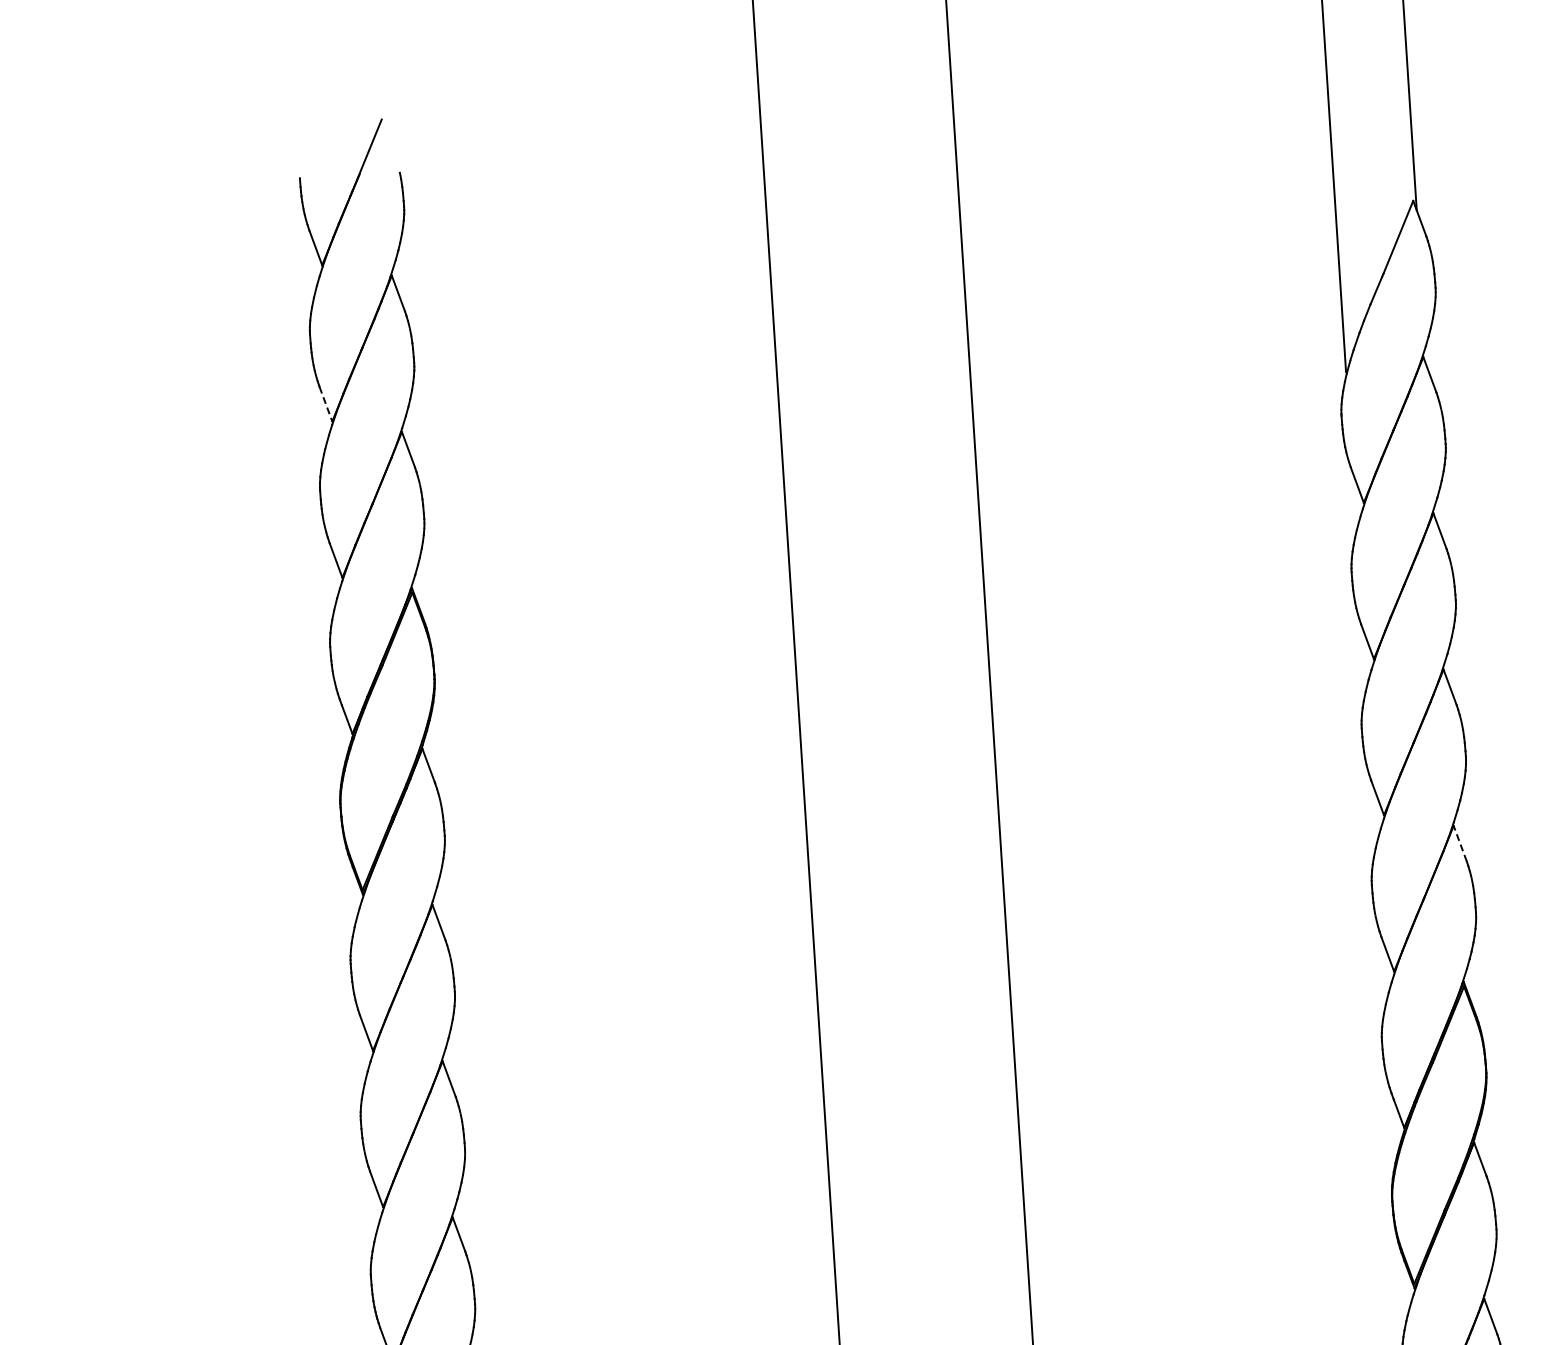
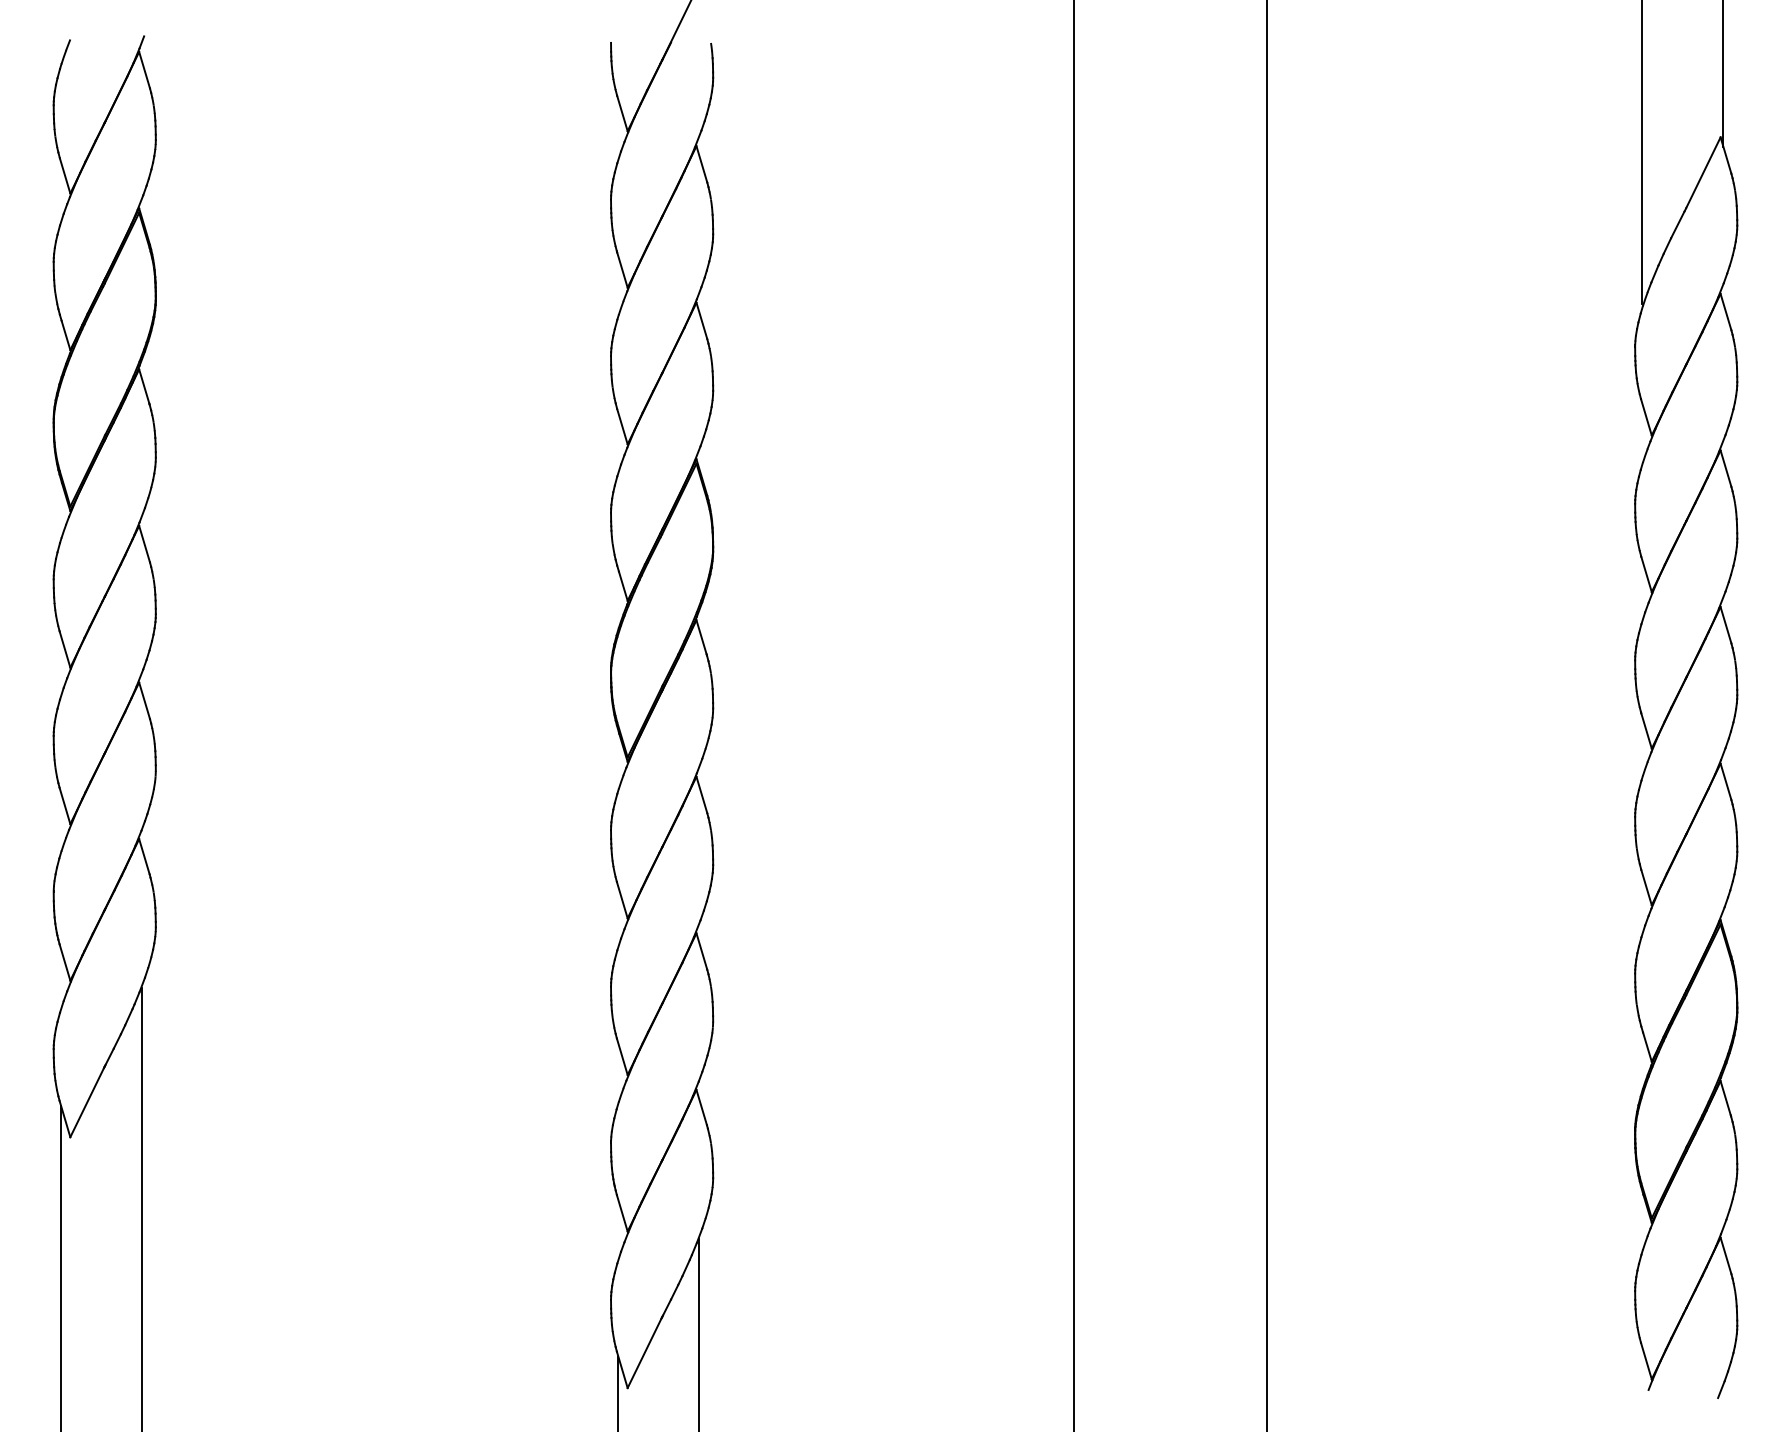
line: (326, 404) -> (622, 270), dashed -> solid
line: (1460, 843) -> (1726, 781), dashed -> solid

